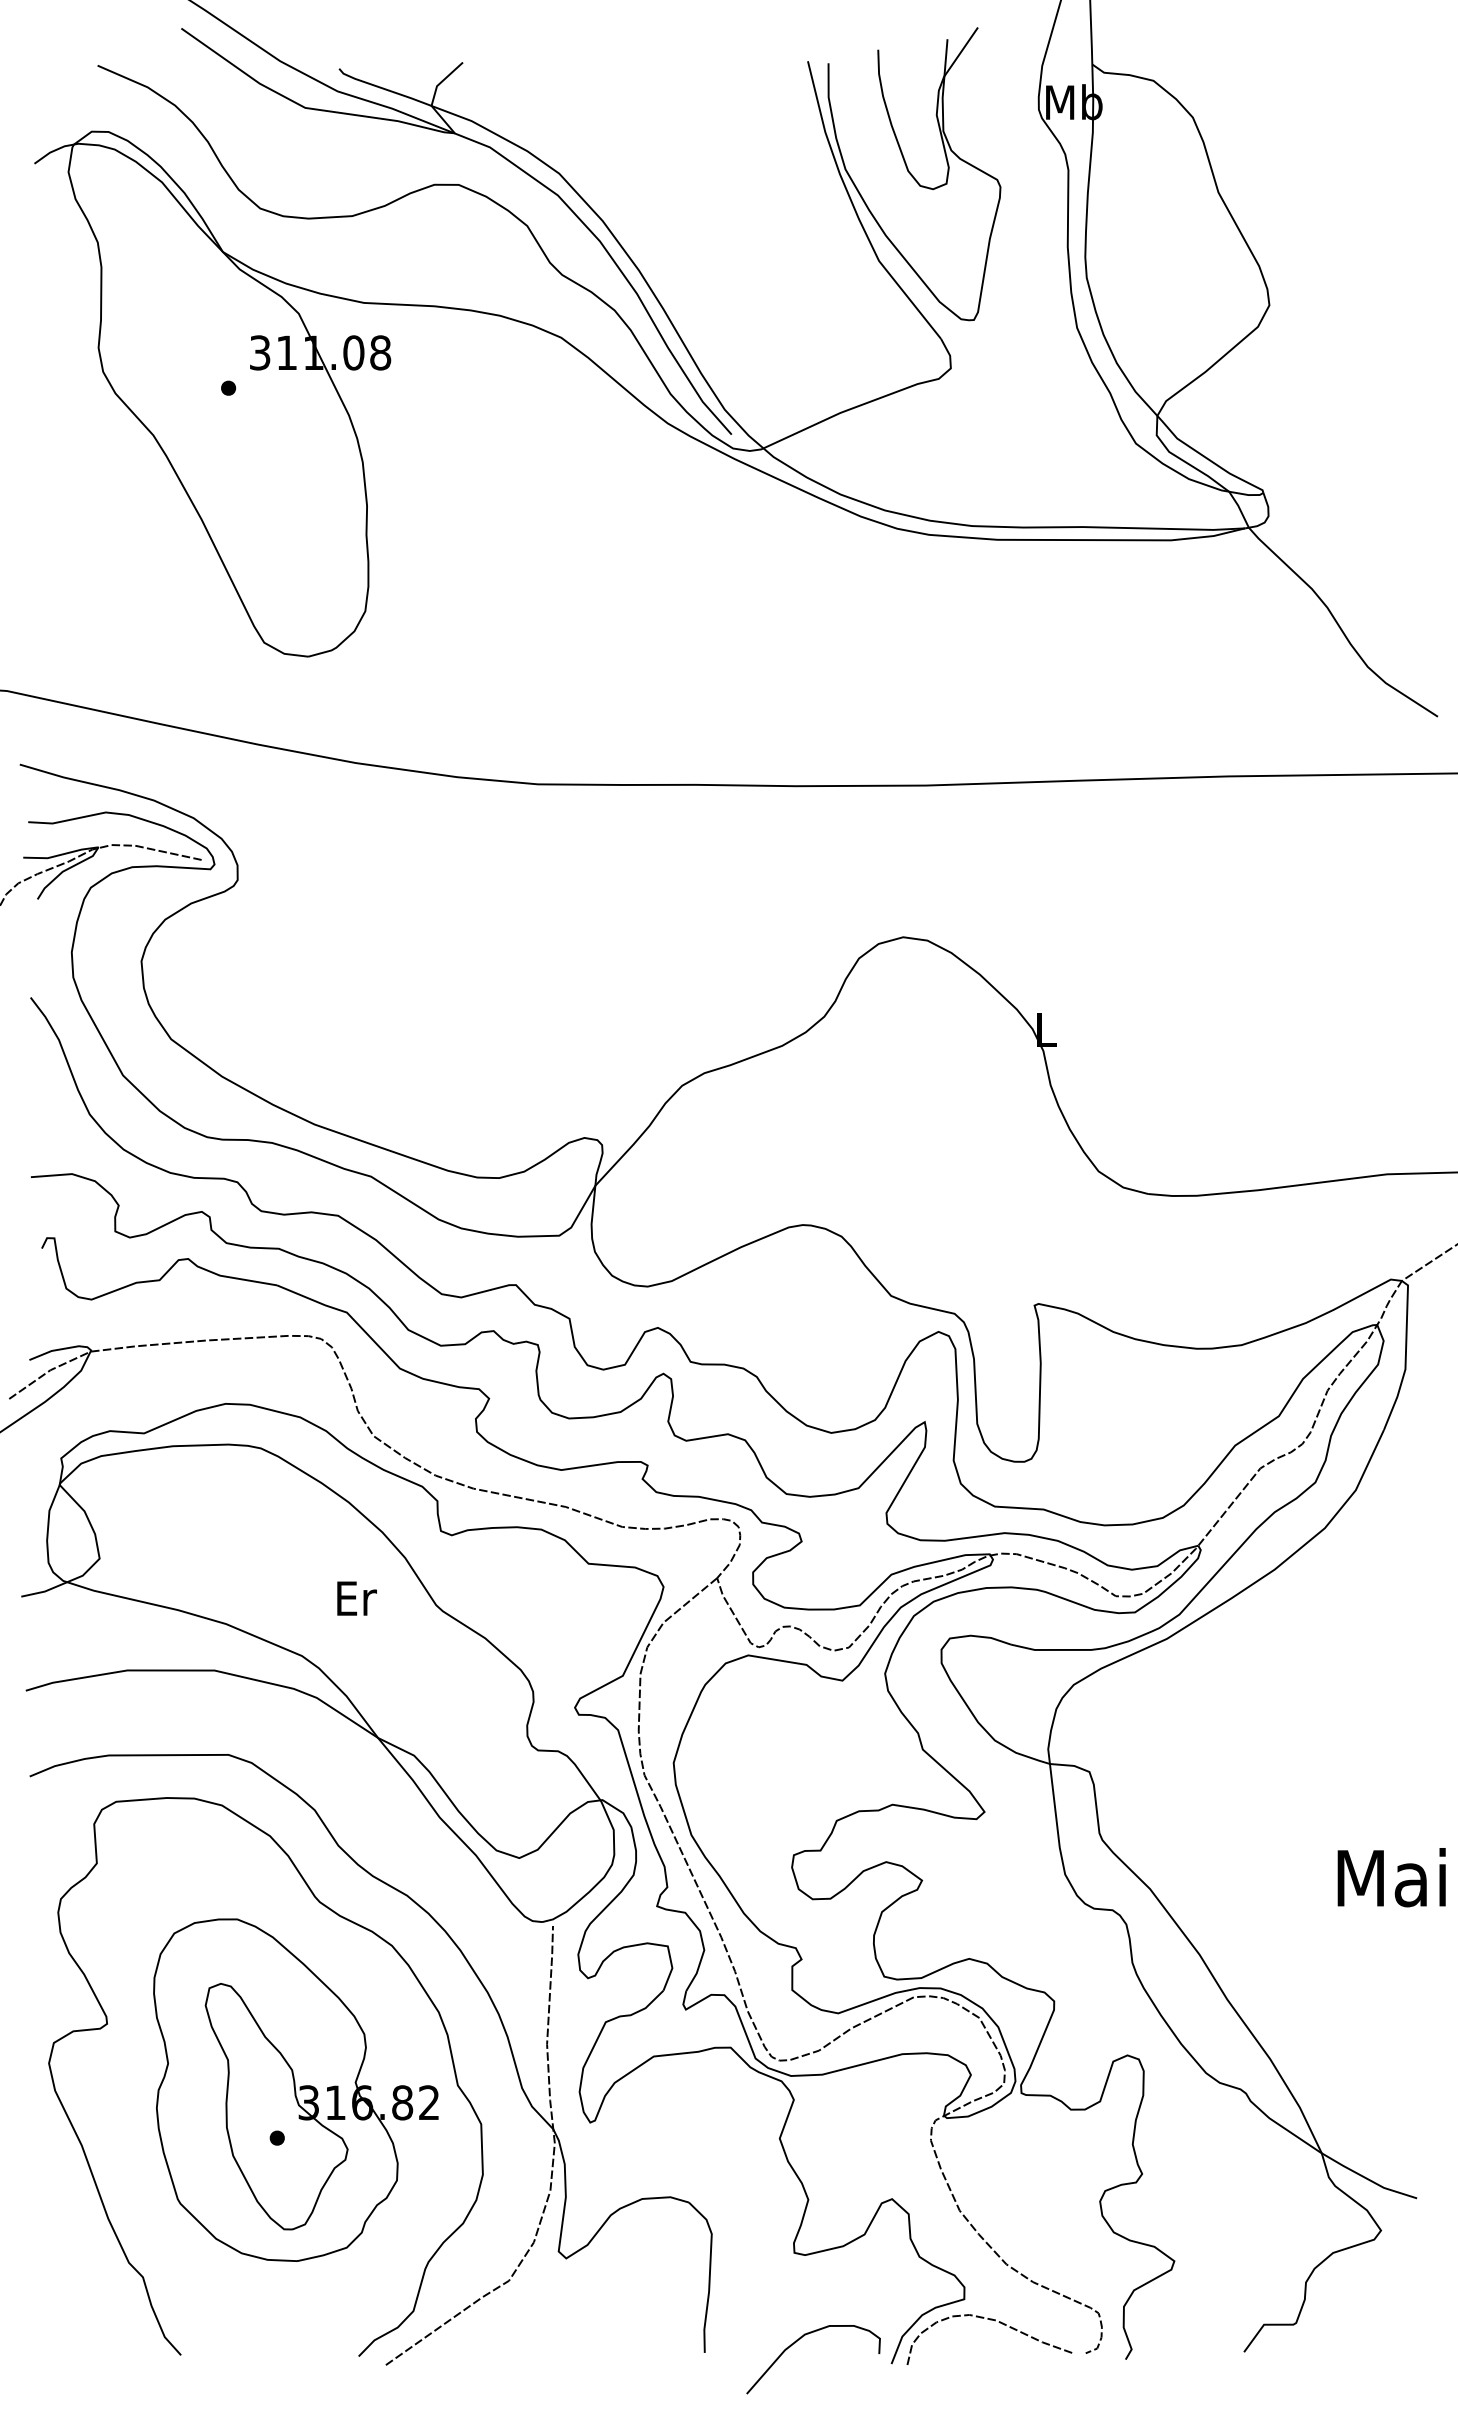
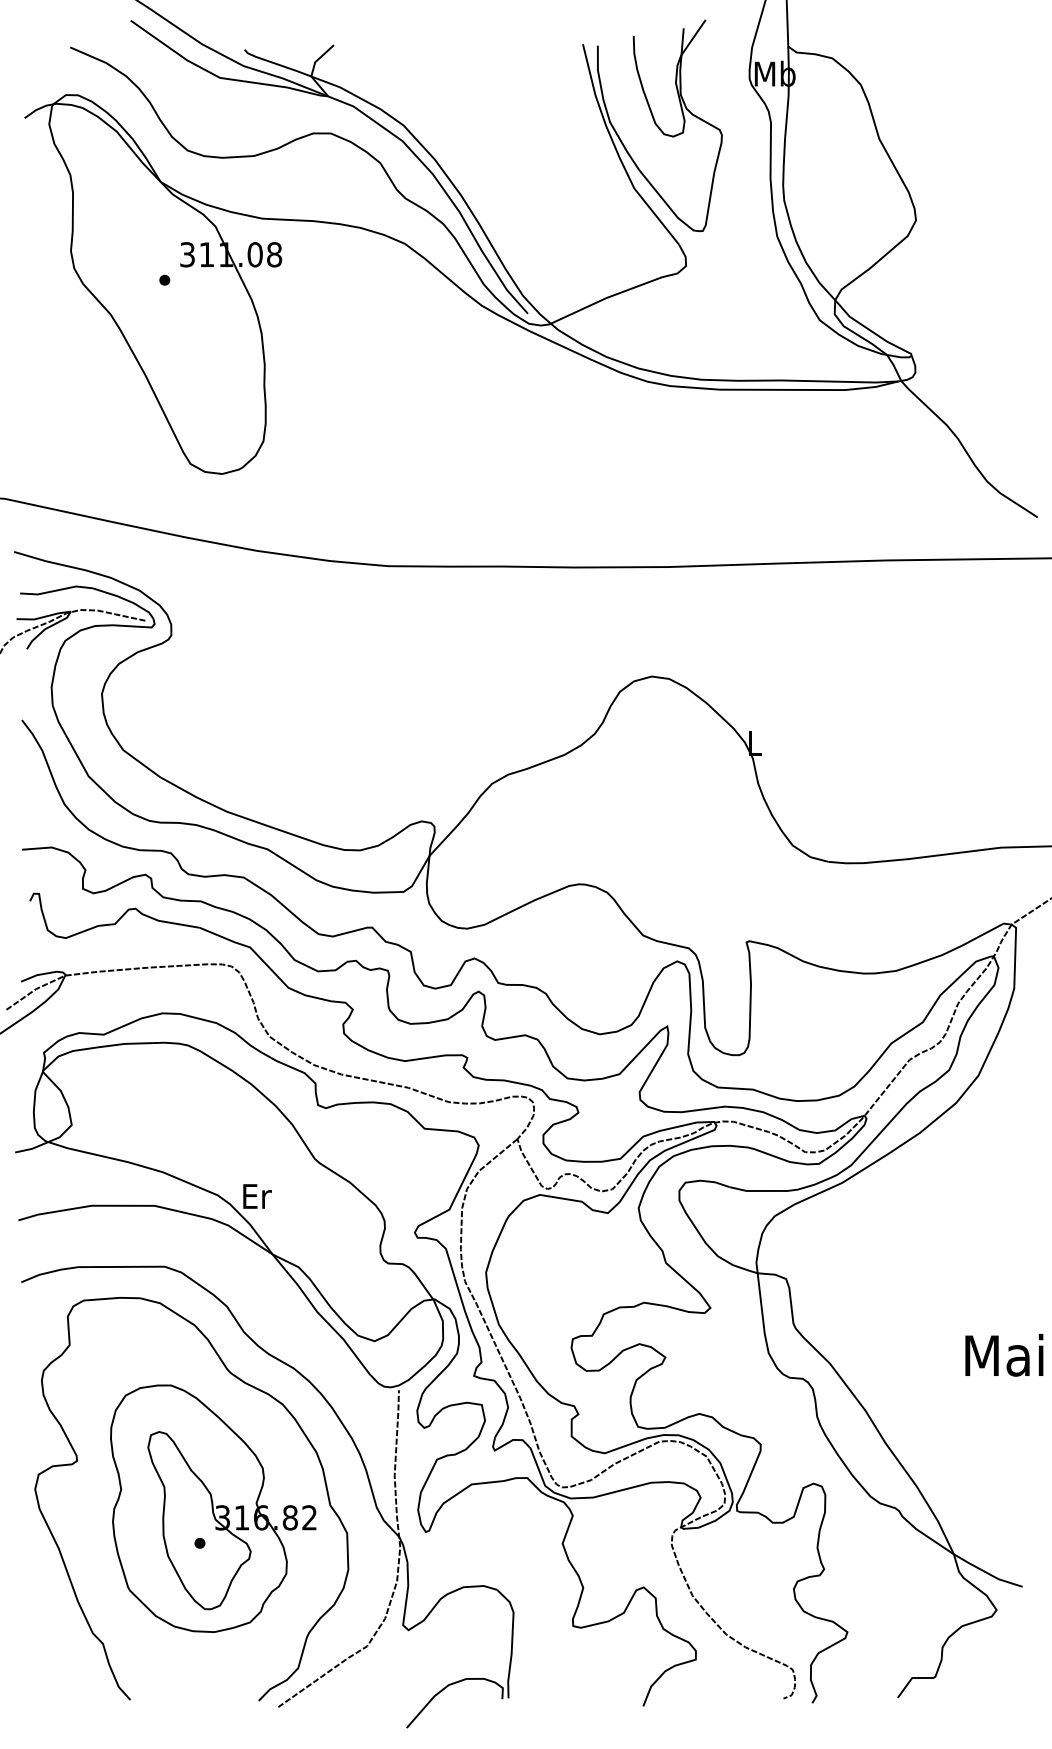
text: (356, 1598) -> (257, 1196), moved
curve: (994, 2321) -> (717, 1675), removed
curve: (799, 2340) -> (444, 1689), moved

